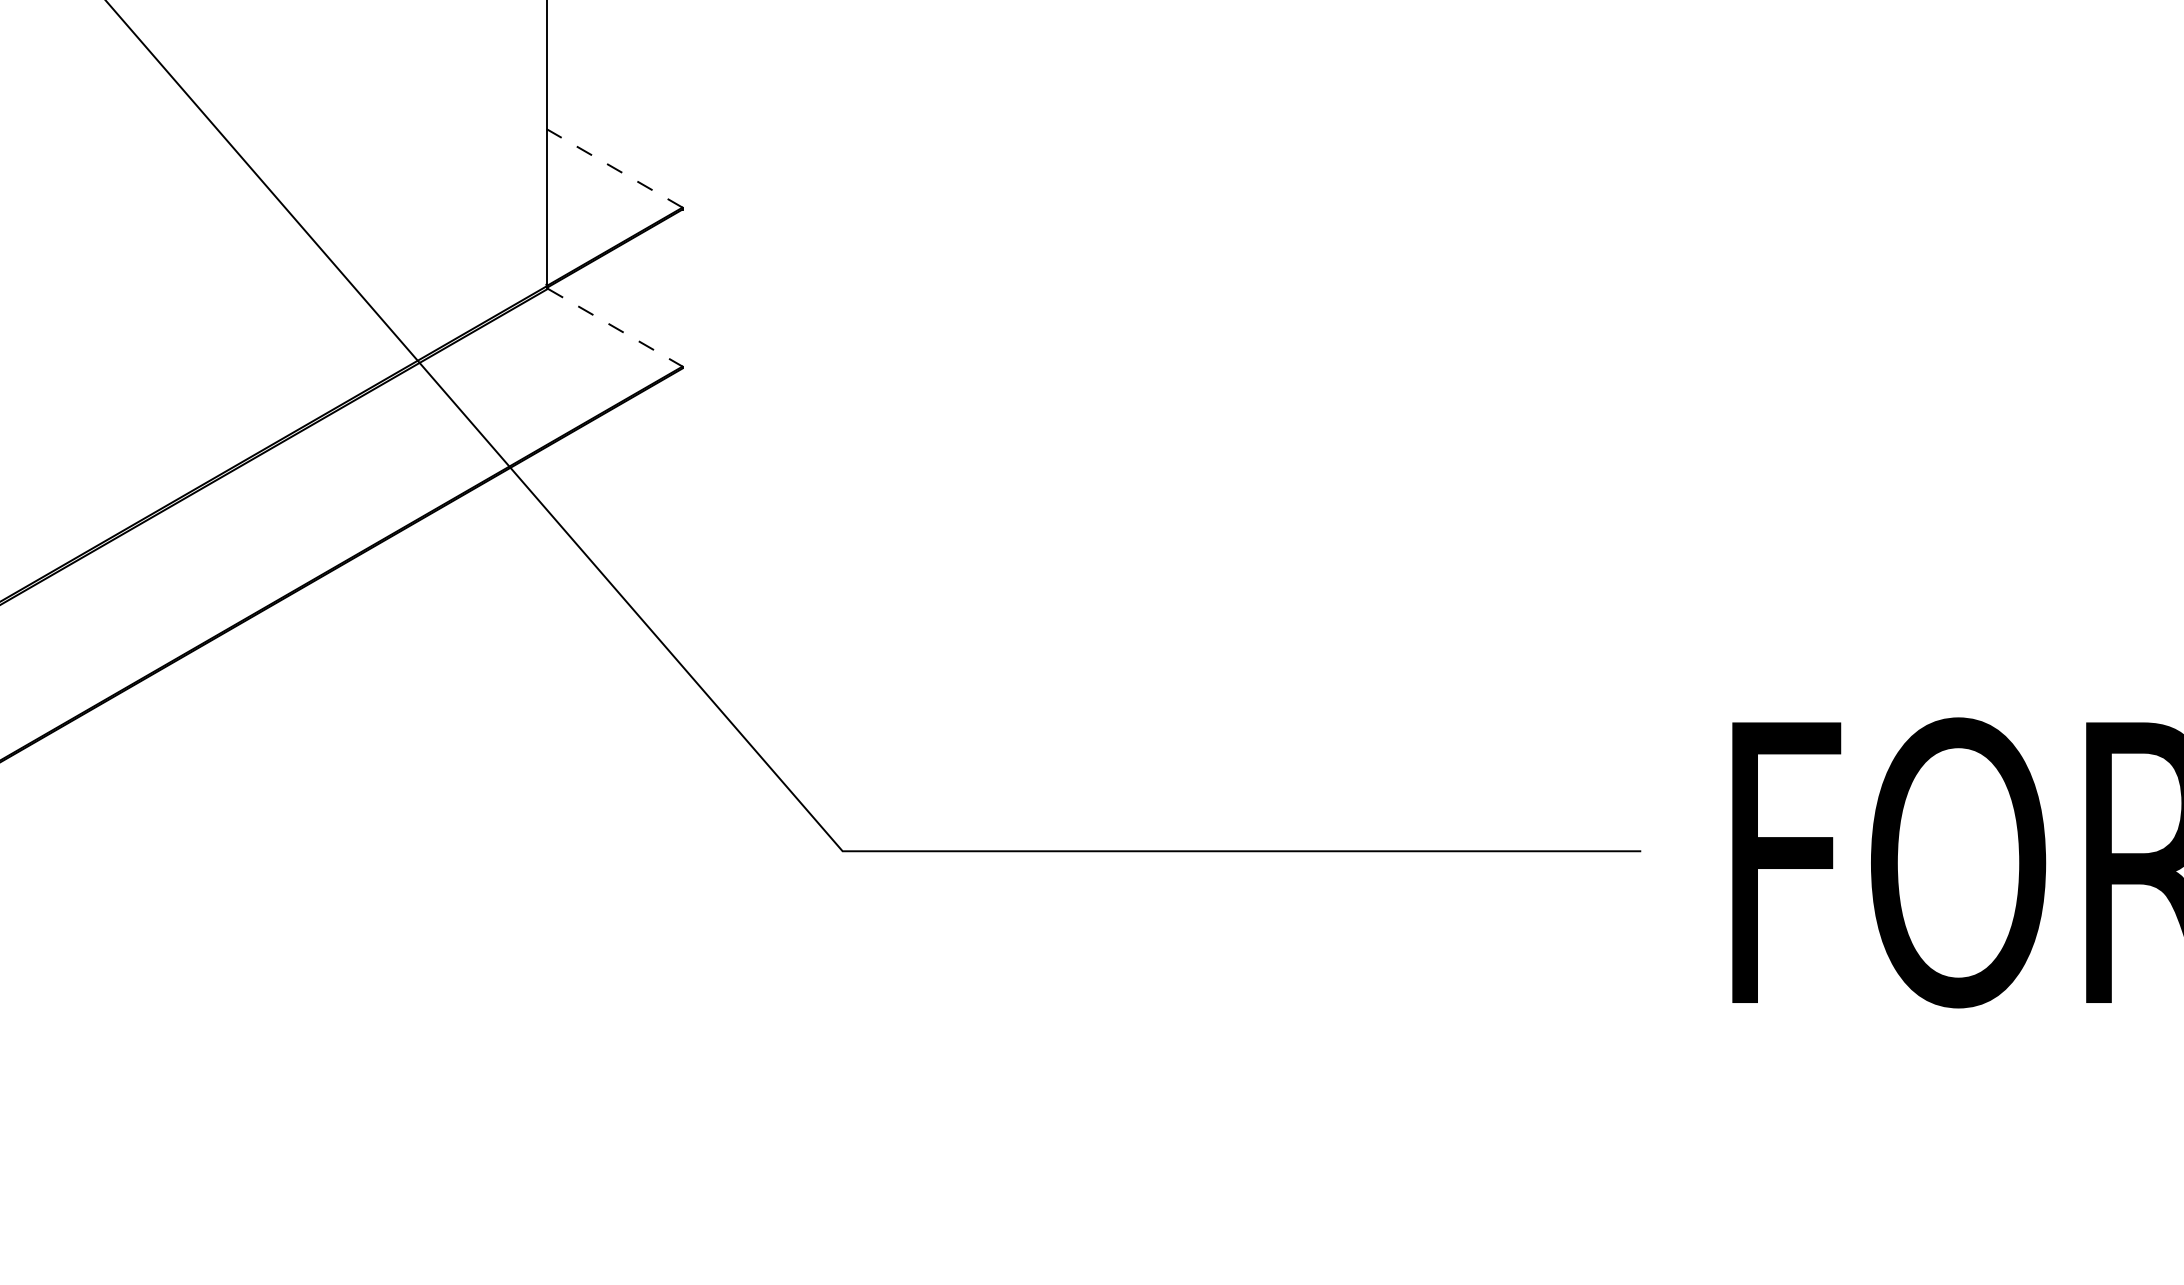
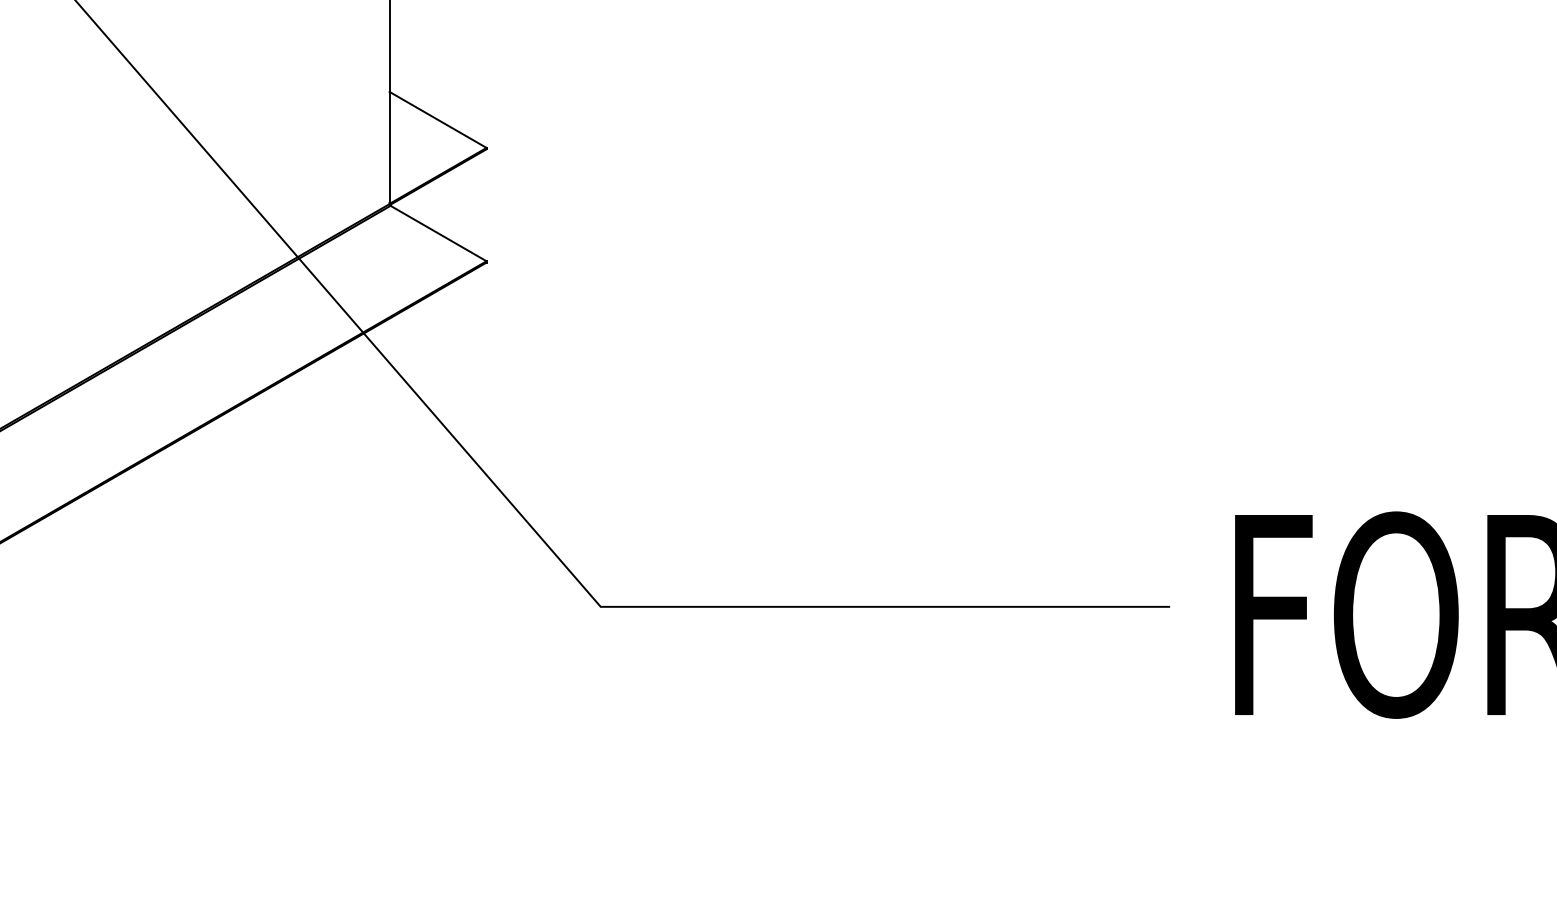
line: (614, 168) -> (438, 120), dashed -> solid
line: (615, 327) -> (438, 233), dashed -> solid

